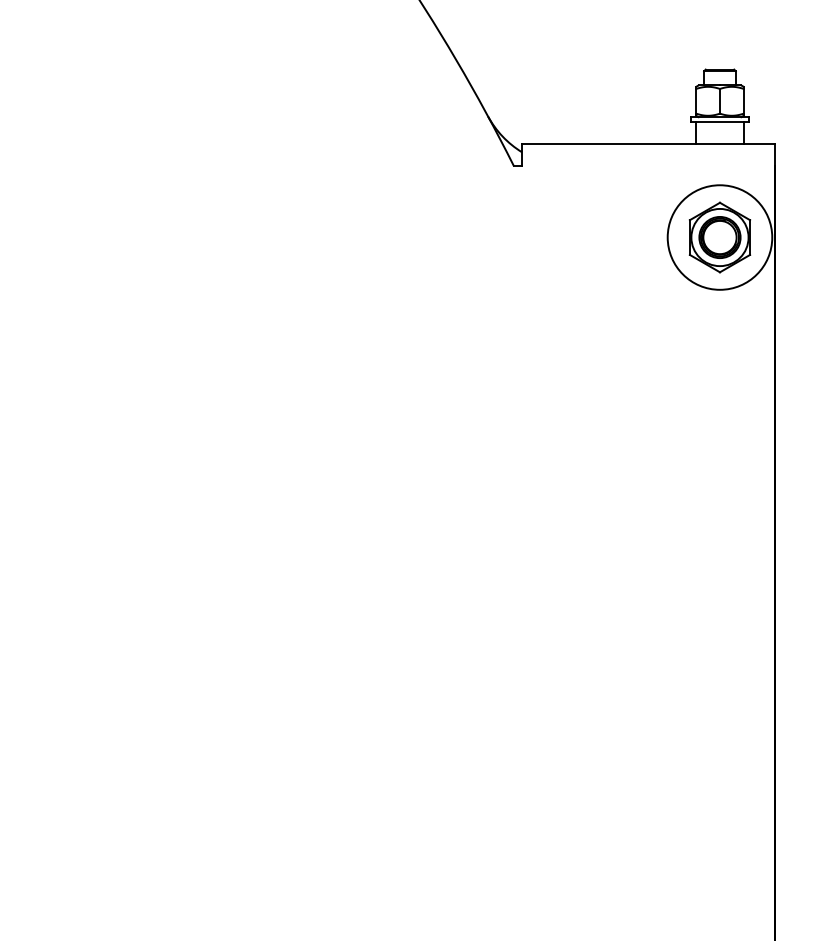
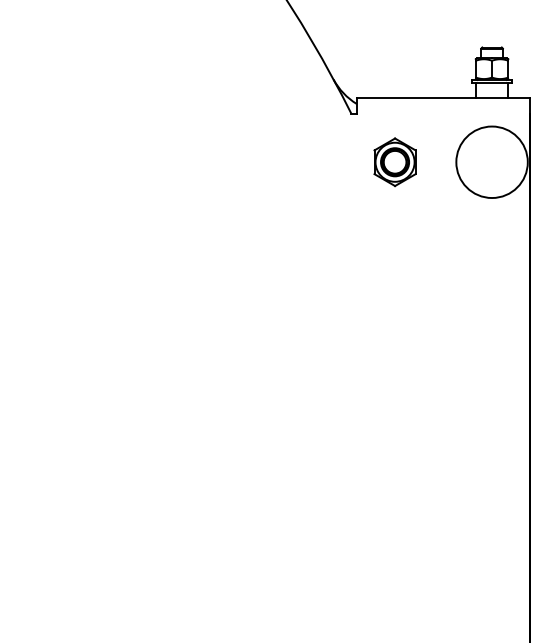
part: (719, 237) -> (394, 162), moved

